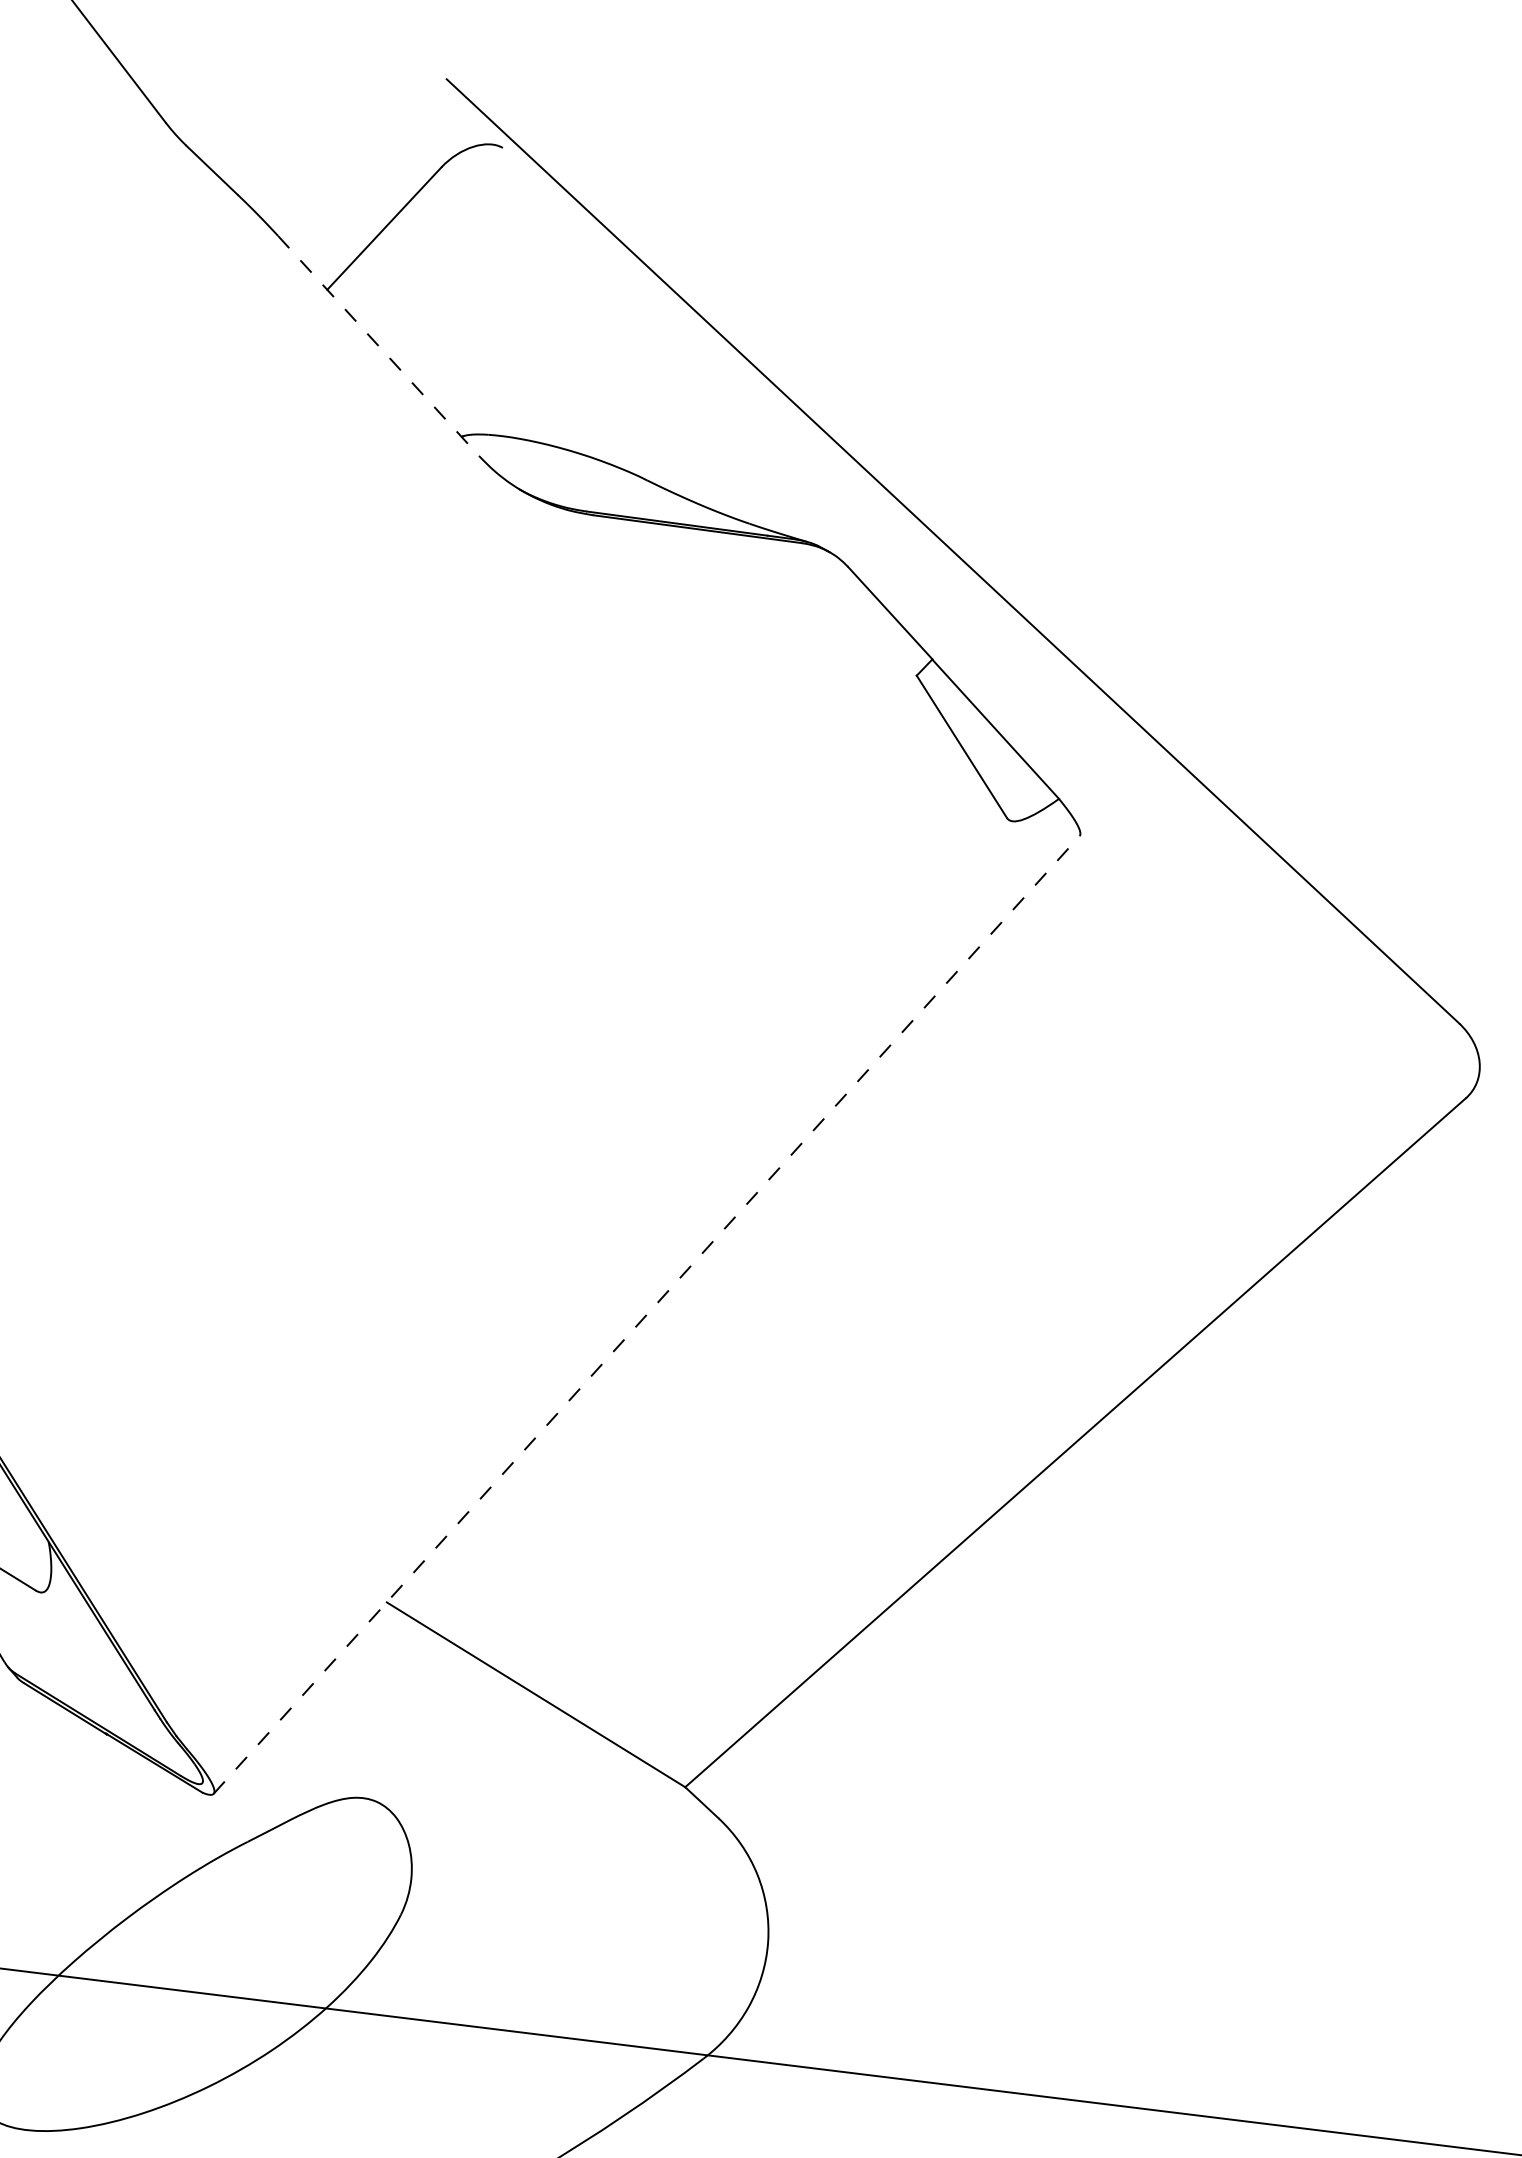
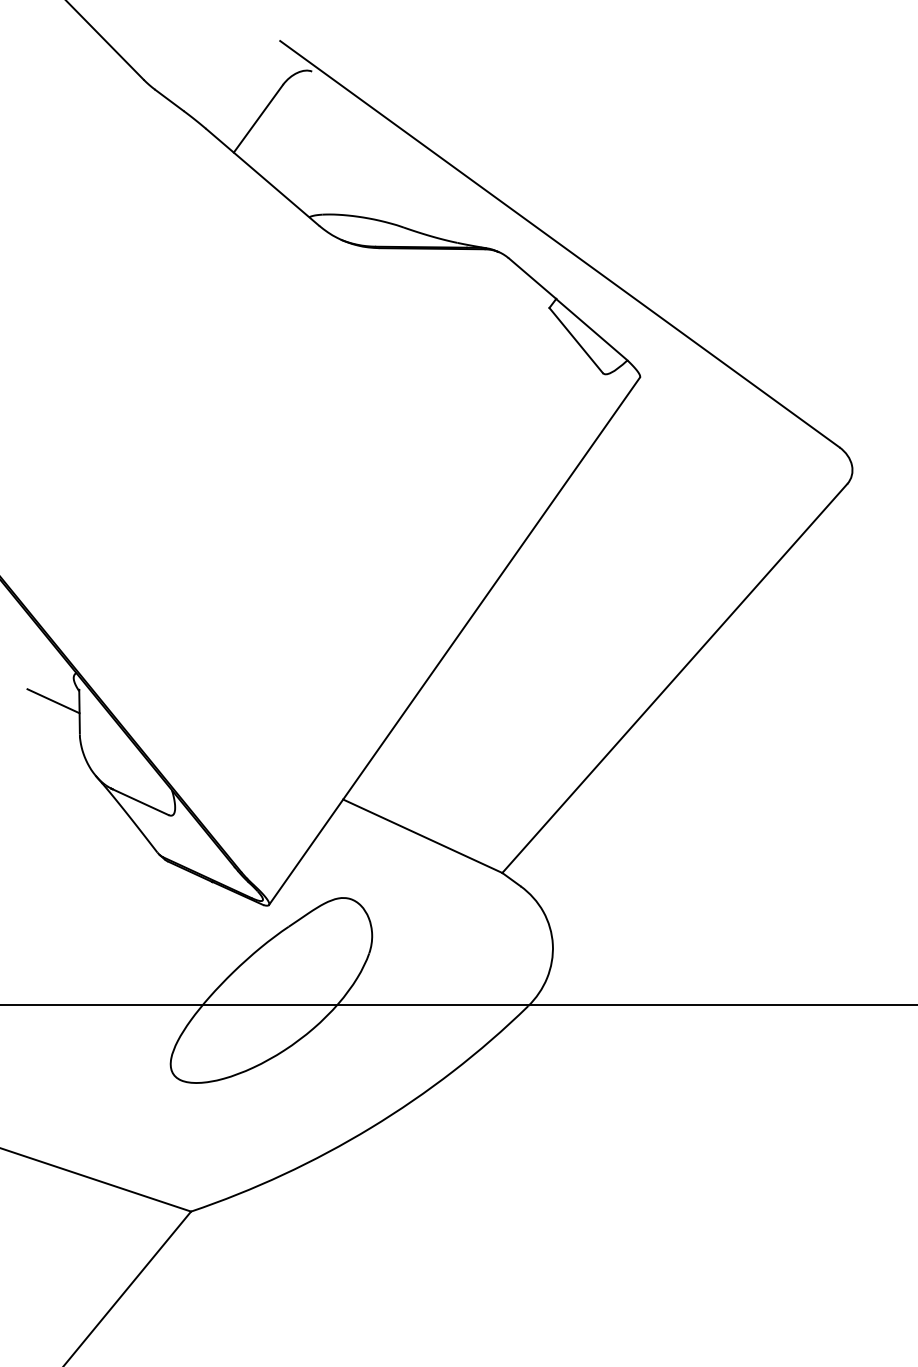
line: (380, 346) -> (263, 177), dashed -> solid
line: (646, 1313) -> (454, 640), dashed -> solid

